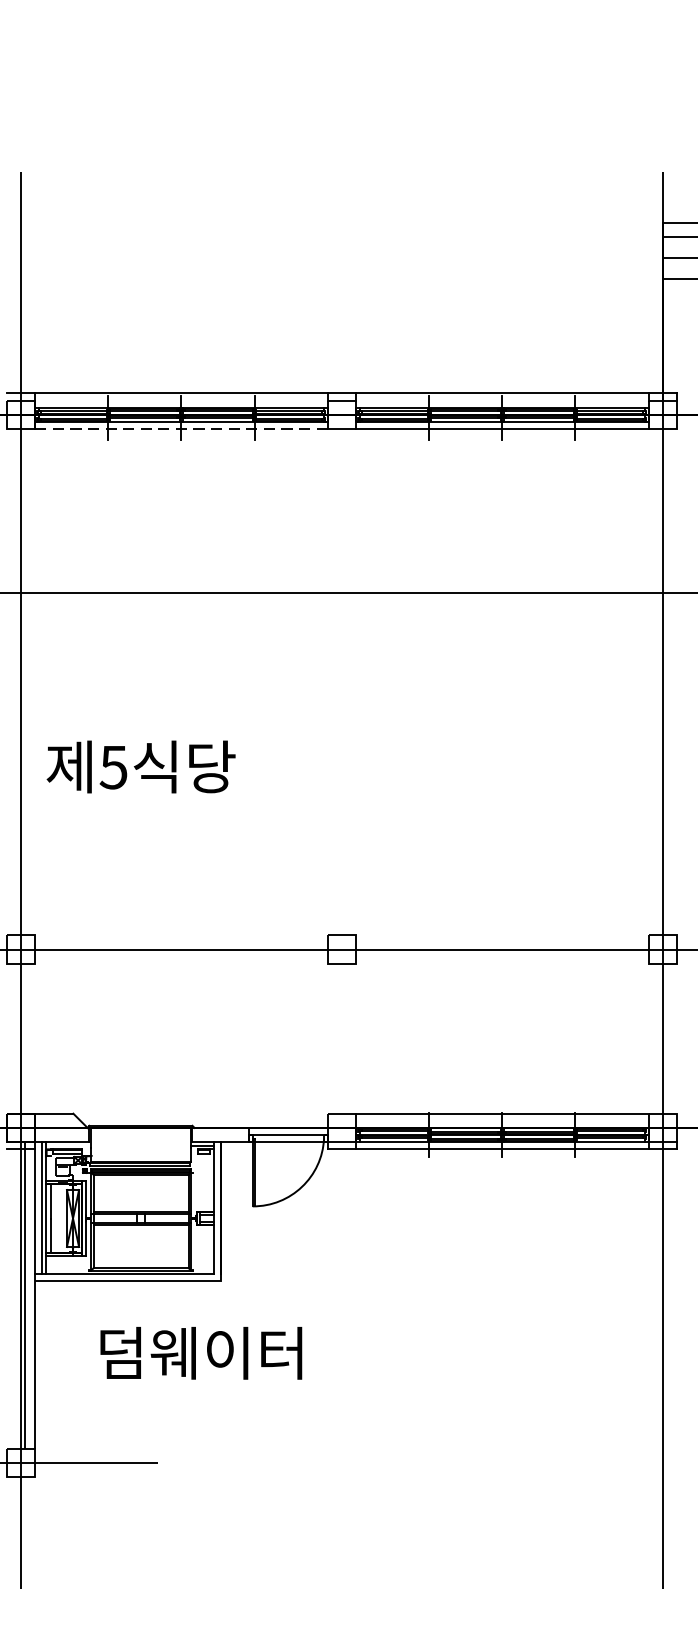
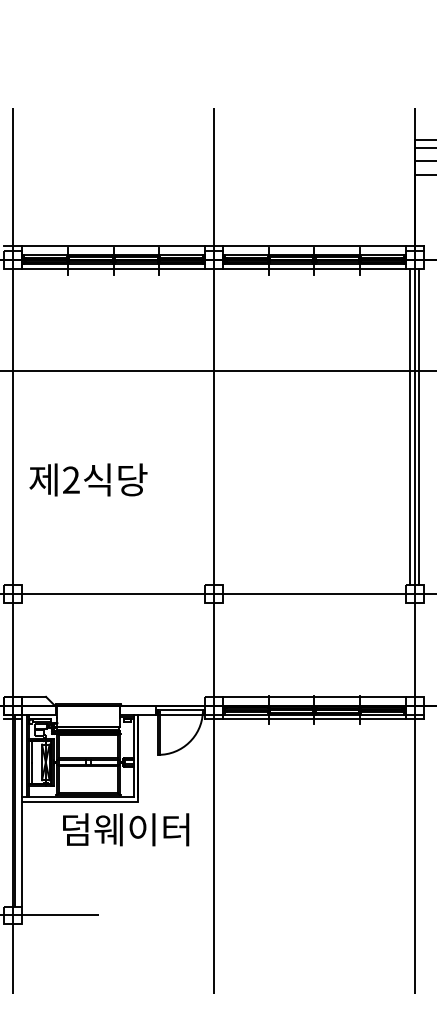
line: (182, 429) -> (114, 268), dashed -> solid
line: (655, 681) -> (410, 426), added
line: (670, 681) -> (419, 426), added
text: (112, 767) -> (70, 480), 5 -> 2
line: (342, 879) -> (214, 550), added
text: (201, 1352) -> (126, 829), moved

